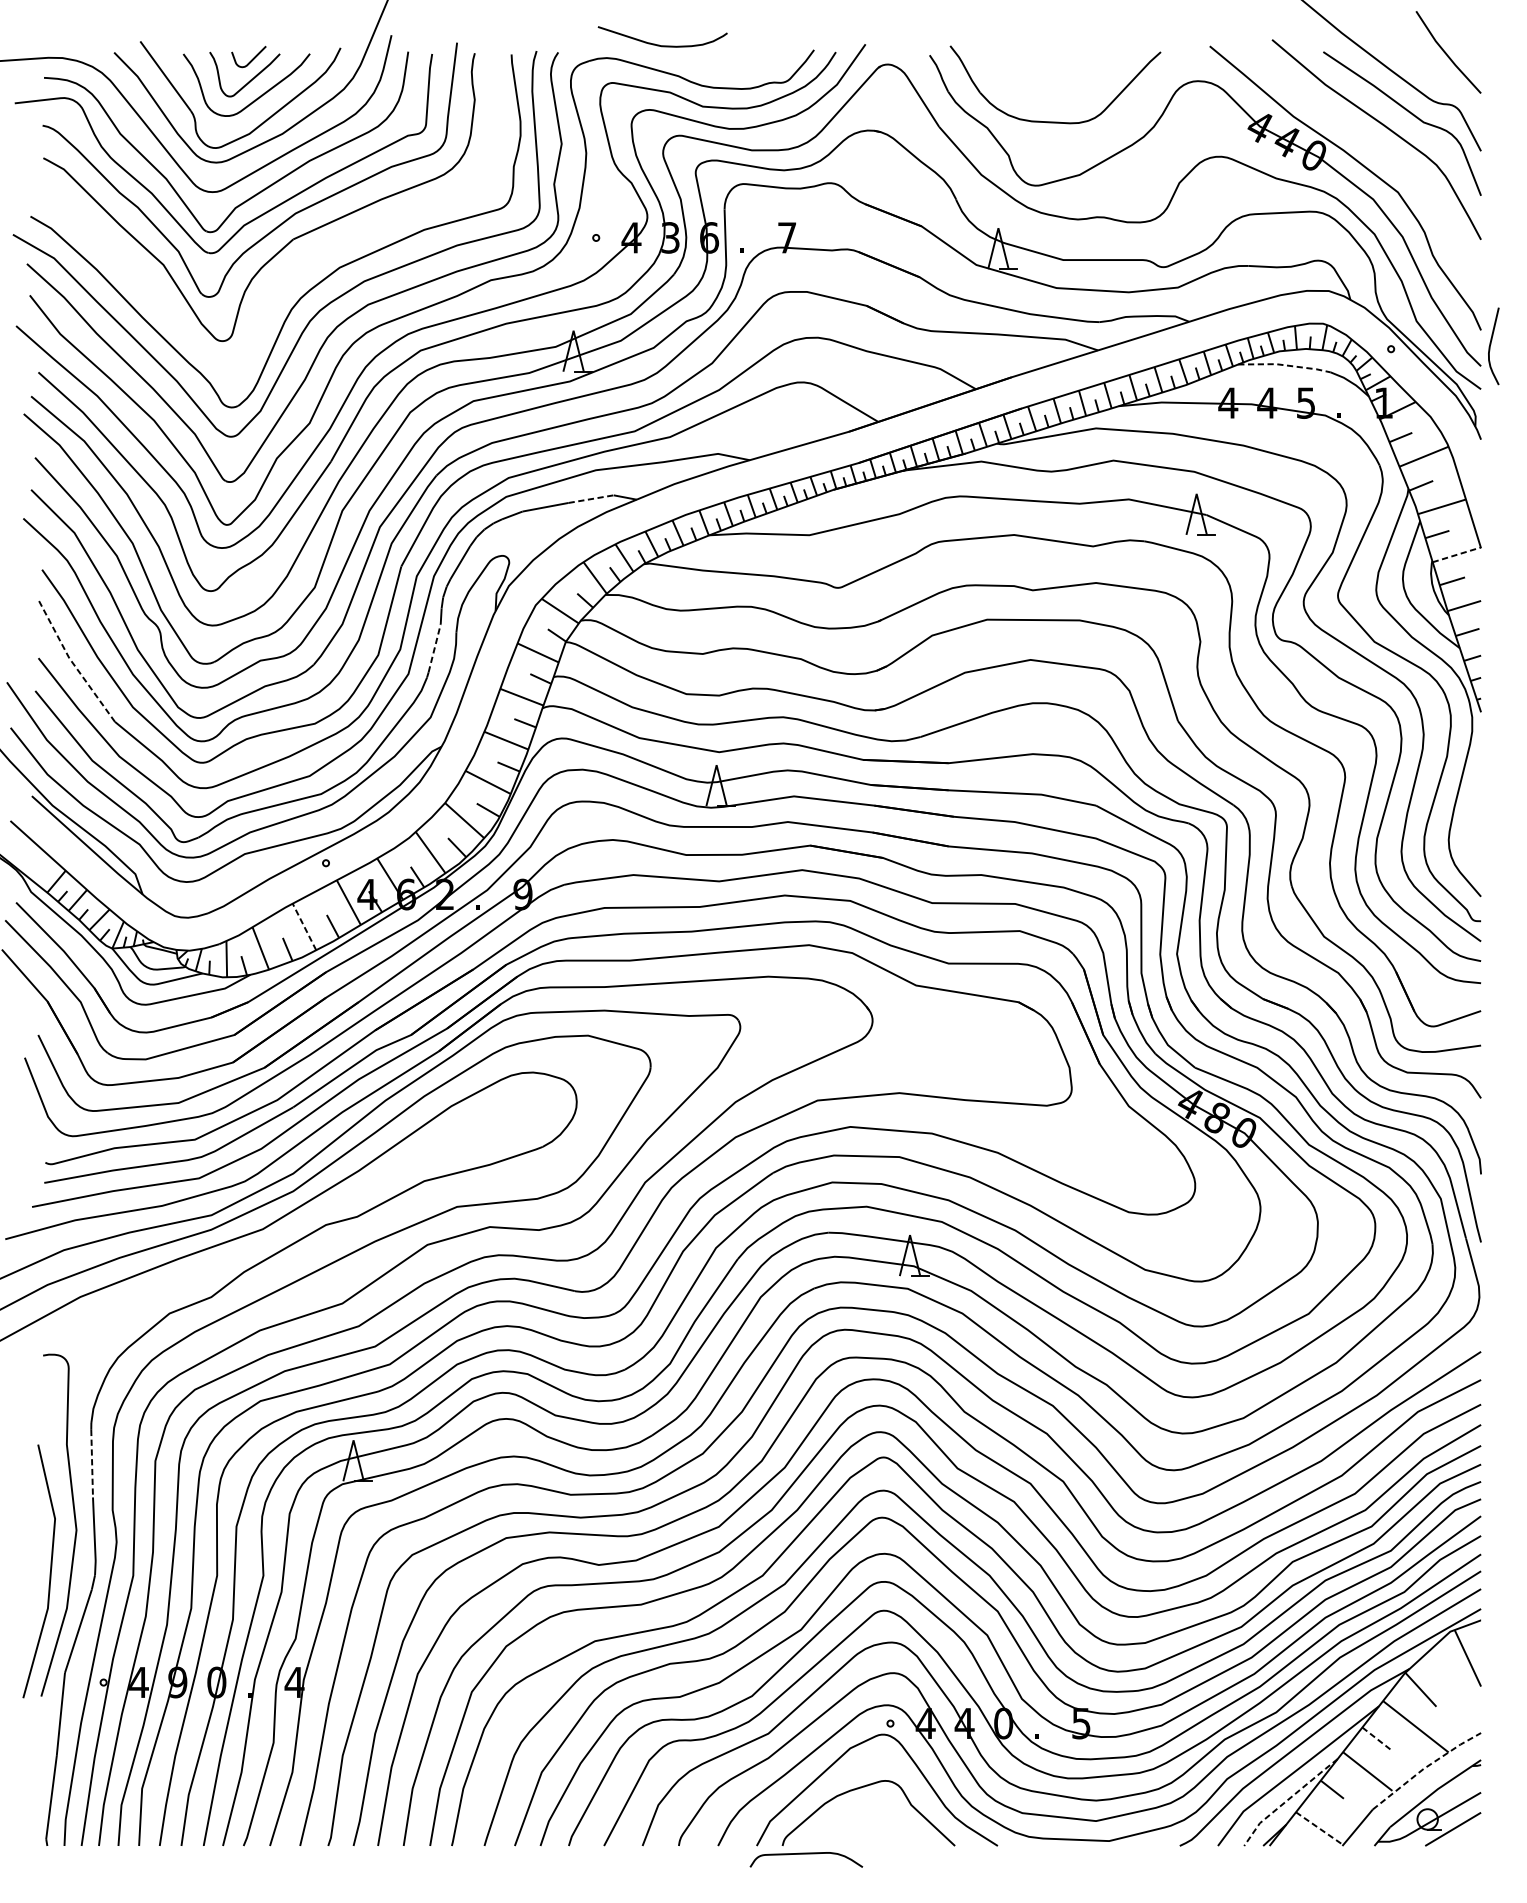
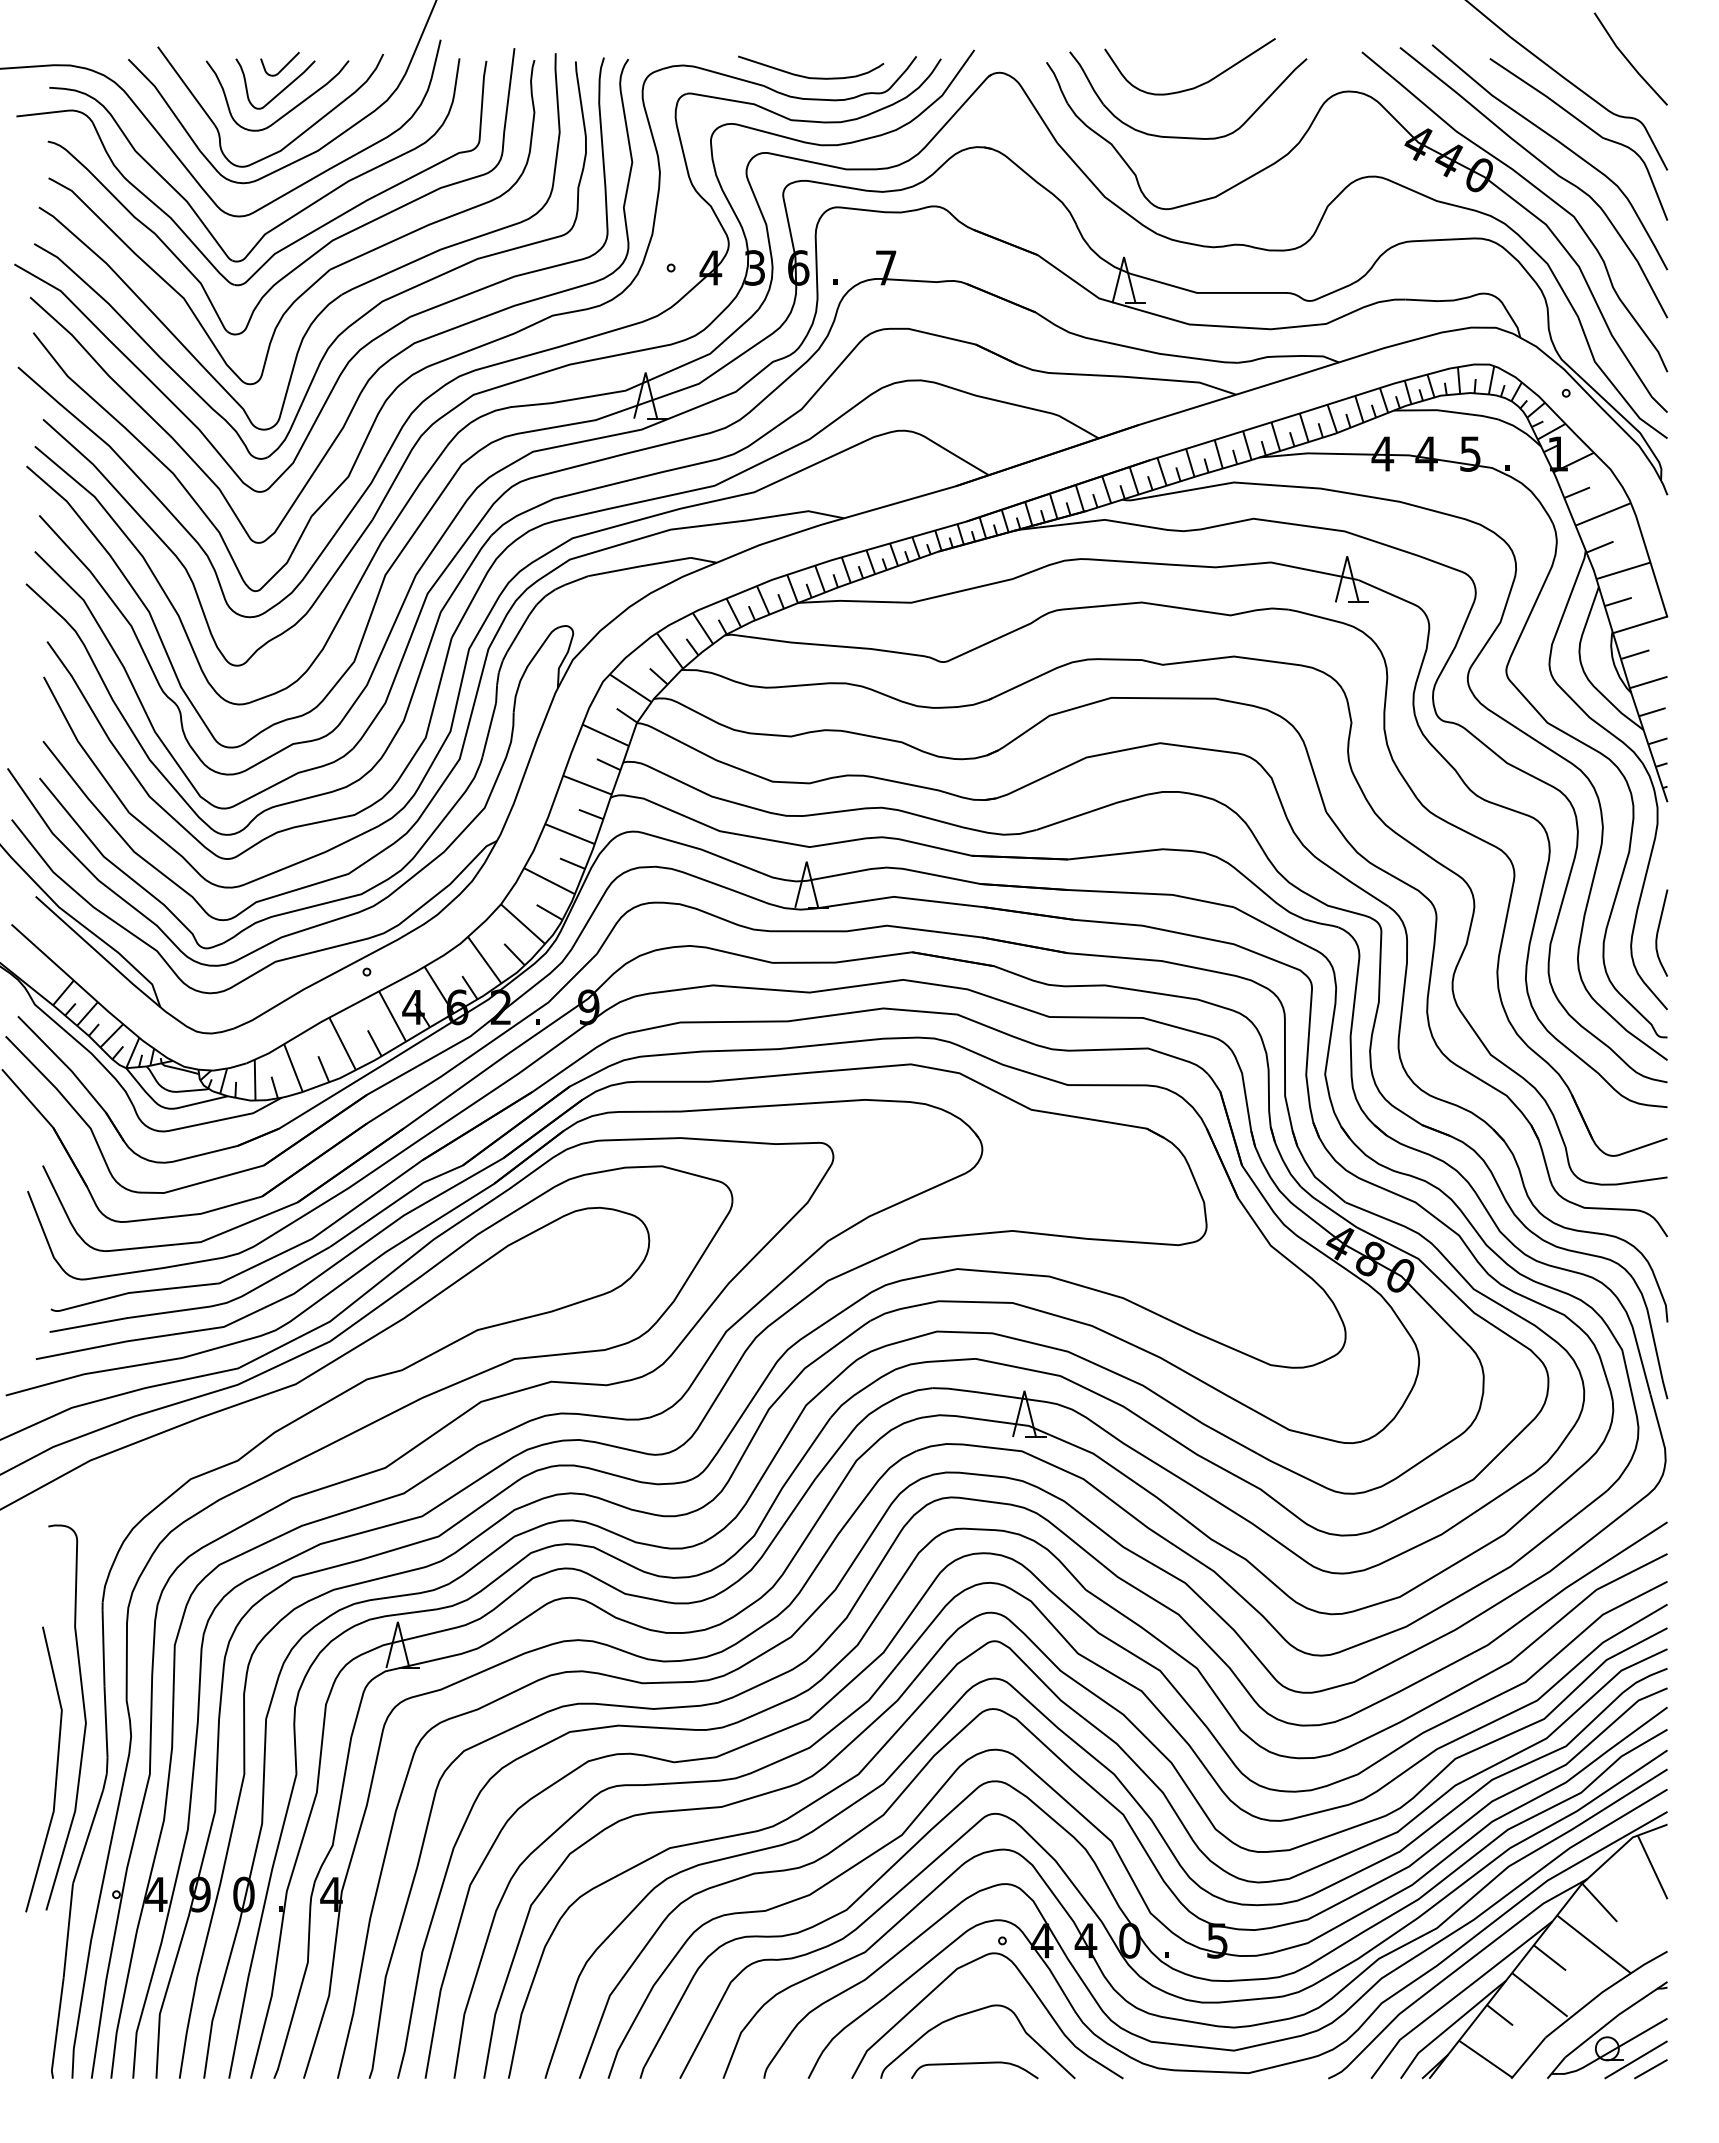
curve: (659, 44) -> (807, 76), moved
curve: (1065, 74) -> (1199, 84), added
curve: (1374, 149) -> (1547, 168), added
part: (300, 262) -> (338, 295), added
curve: (1490, 345) -> (1658, 932), moved
line: (1284, 365) -> (1446, 411), dashed -> solid
line: (591, 499) -> (665, 562), dashed -> solid
line: (1457, 554) -> (1640, 624), dashed -> solid
line: (434, 648) -> (489, 730), dashed -> solid
line: (73, 663) -> (82, 747), dashed -> solid
line: (304, 926) -> (342, 1043), dashed -> solid
line: (92, 1463) -> (103, 1648), dashed -> solid
line: (1377, 1739) -> (1550, 1958), dashed -> solid
line: (1425, 1767) -> (1604, 1990), dashed -> solid
line: (1287, 1799) -> (1449, 2026), dashed -> solid
line: (1320, 1828) -> (1486, 2059), dashed -> solid
line: (1465, 1837) -> (1650, 2069), added
curve: (806, 1854) -> (974, 2064), moved

